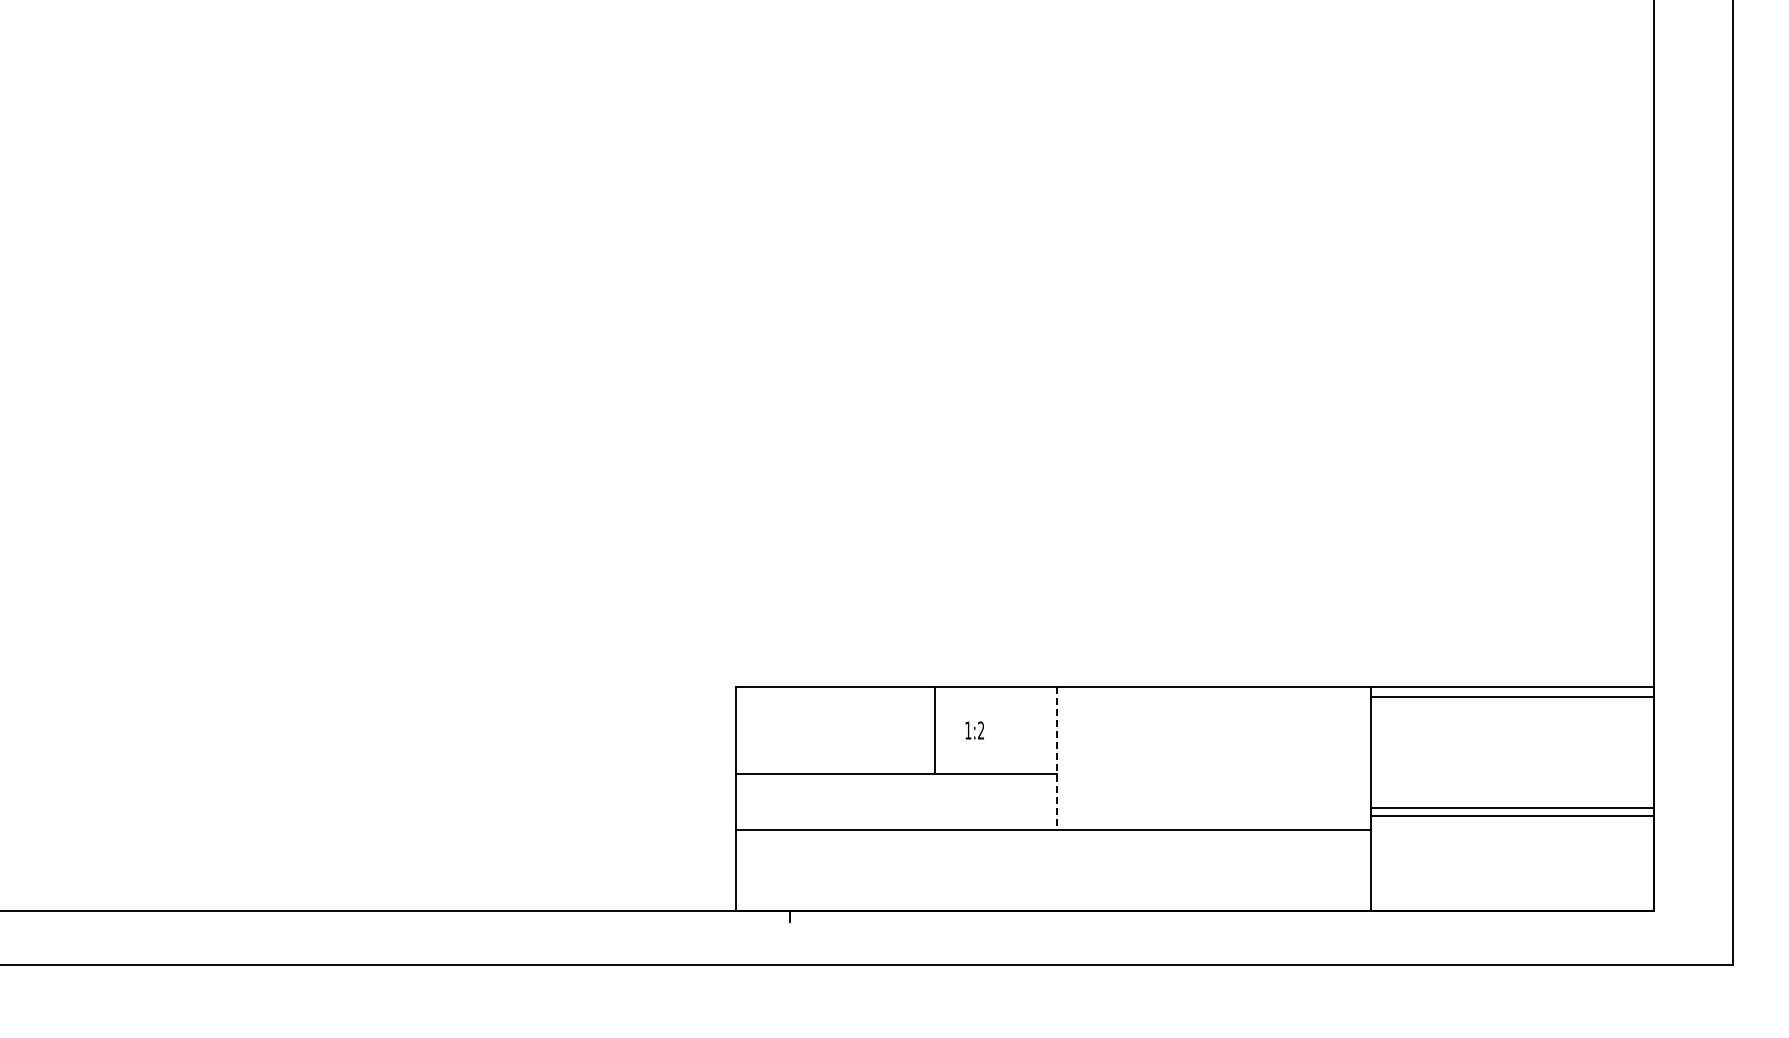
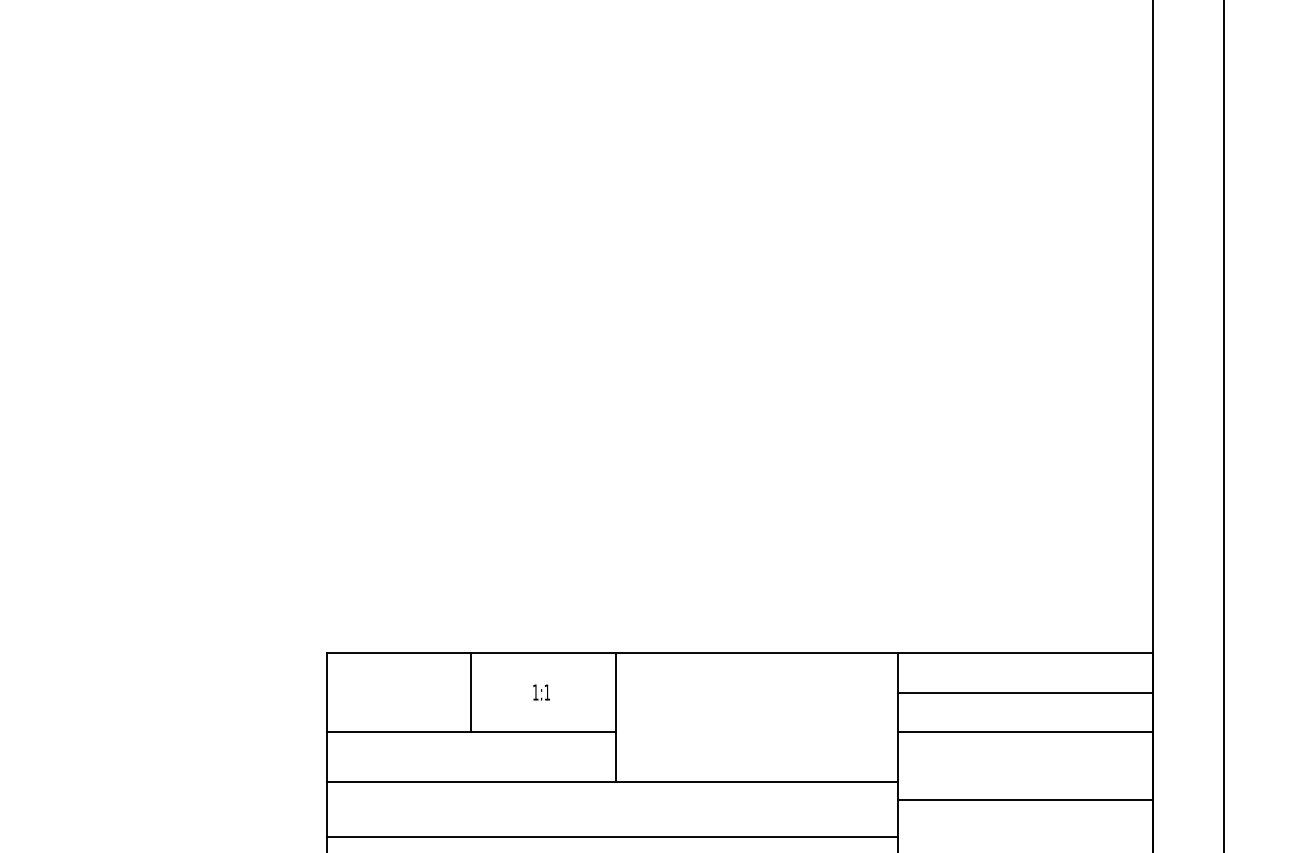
line: (1511, 696) -> (1025, 692), moved
line: (934, 730) -> (471, 692), moved
text: (981, 730) -> (547, 692), 1:2 -> 1:1
line: (1057, 759) -> (616, 718), dashed -> solid
line: (1511, 807) -> (1025, 731), moved
line: (1511, 816) -> (1025, 800), moved
line: (1053, 891) -> (612, 837), added

